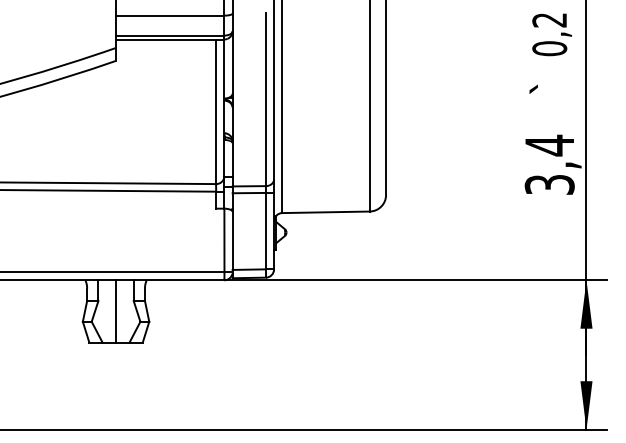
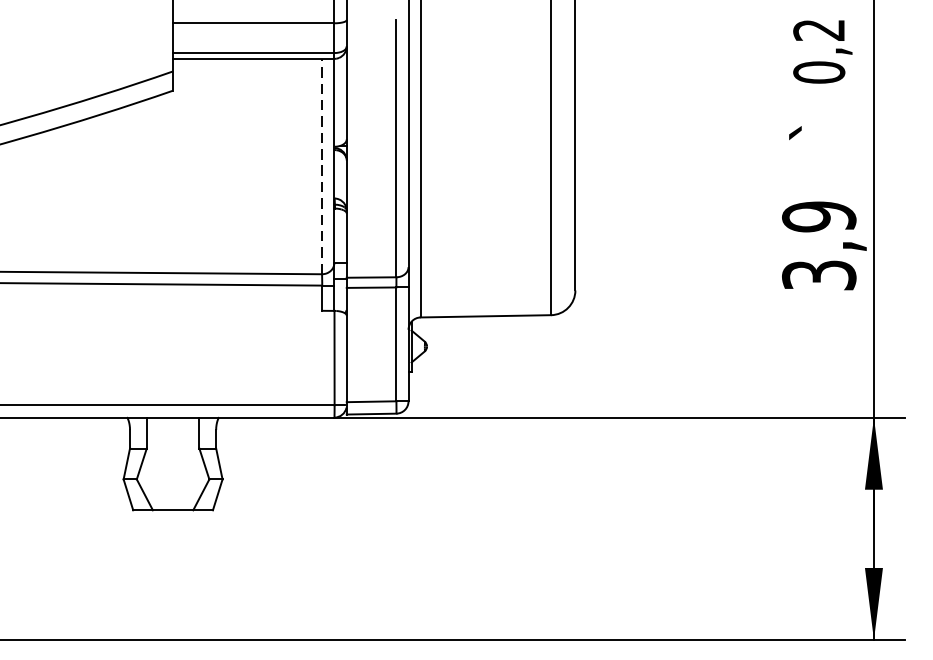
line: (216, 111) -> (322, 166), solid -> dashed
text: (549, 145) -> (818, 216), 3,4 -> 3,9
line: (116, 311) -> (173, 464), removed

